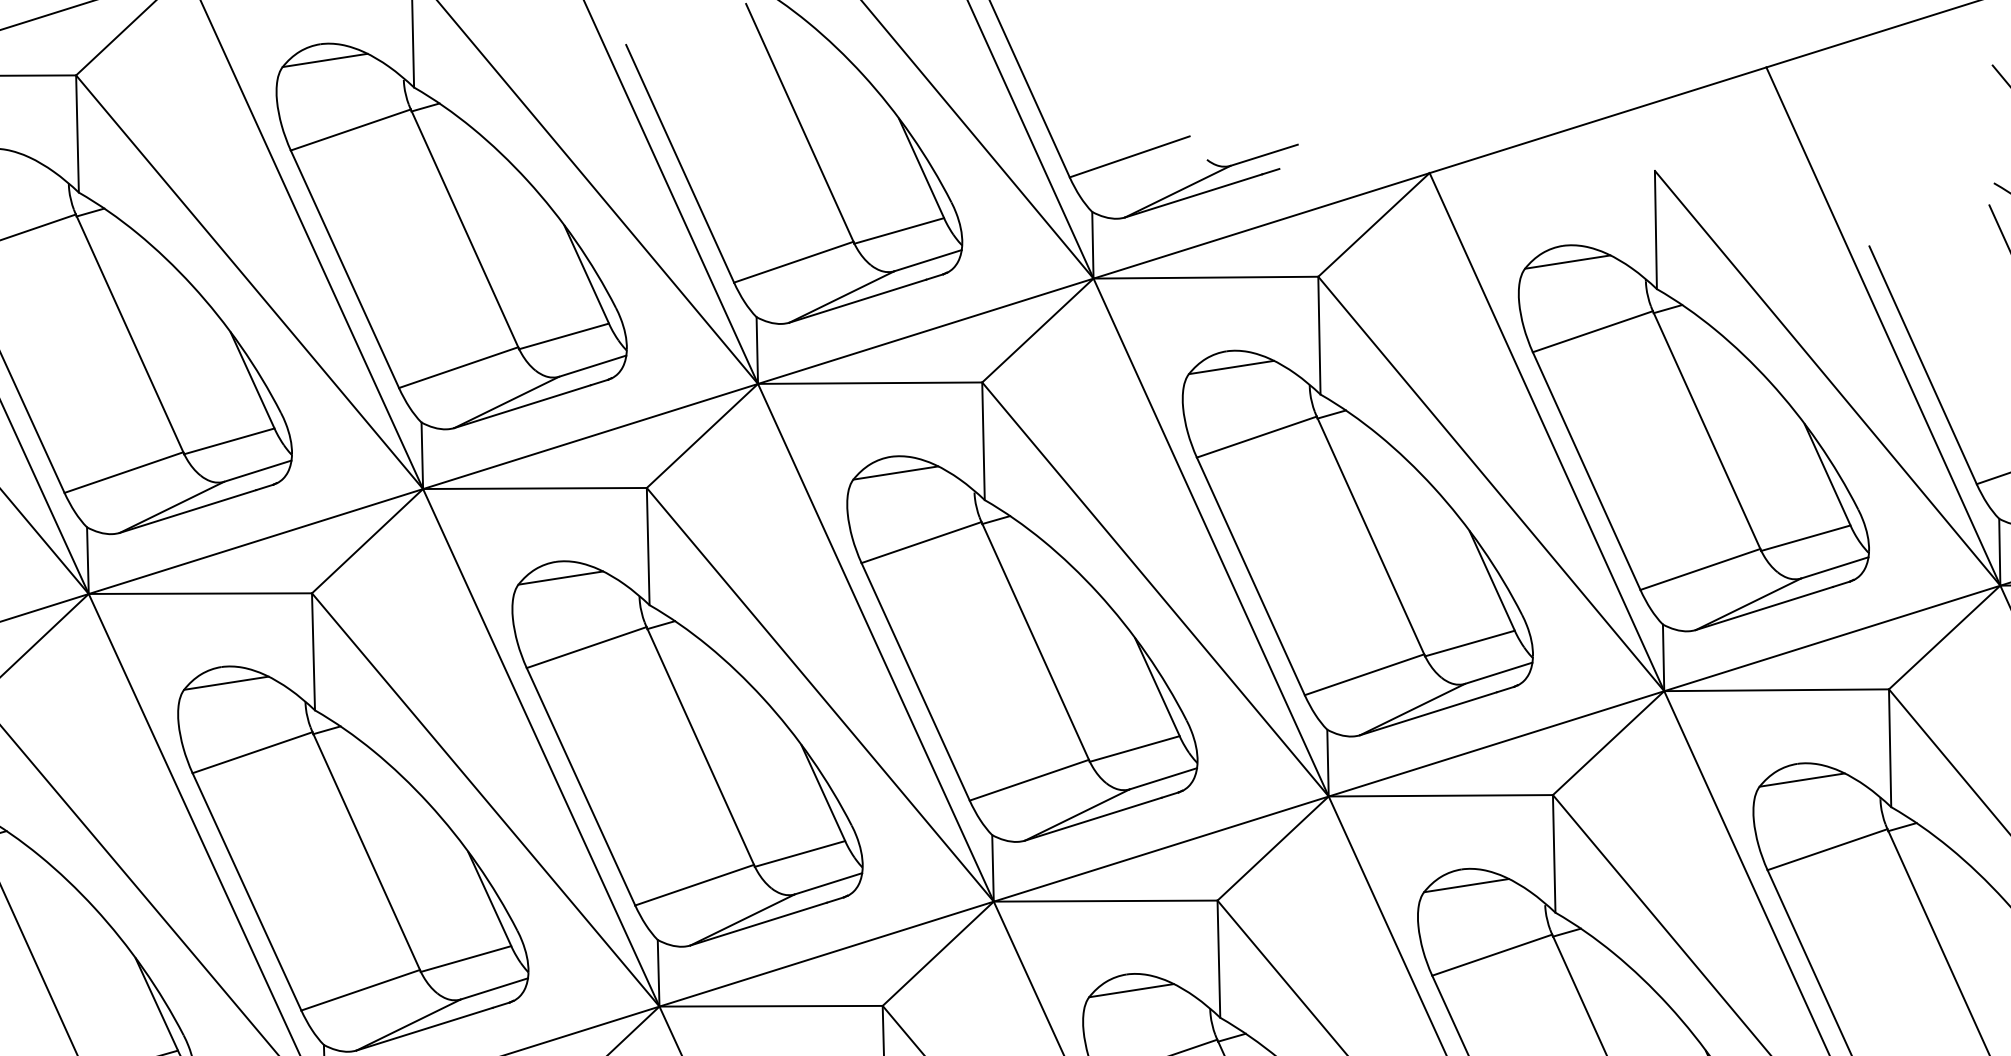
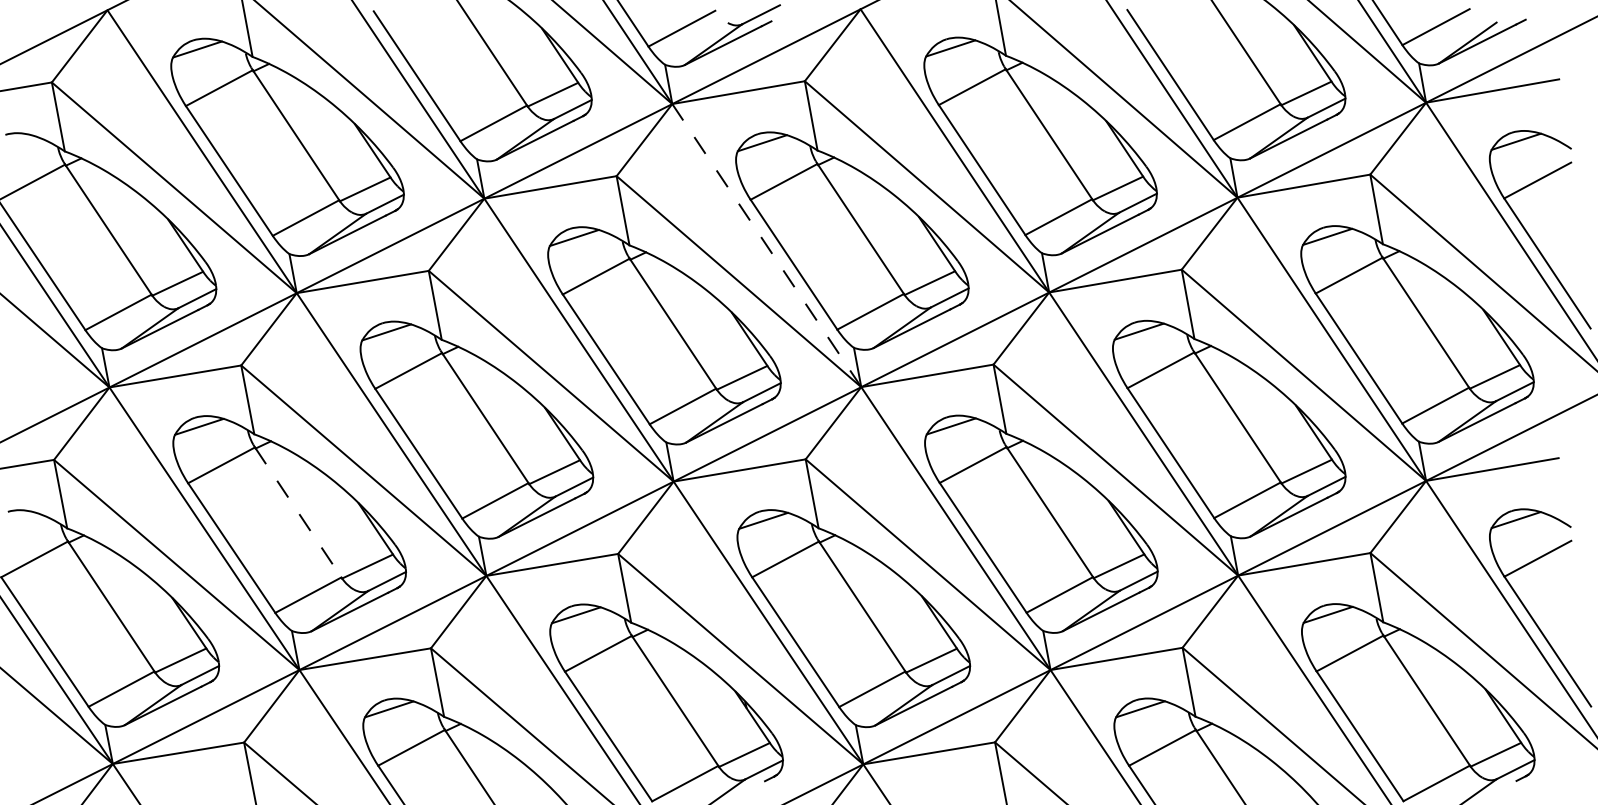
line: (1210, 537) -> (766, 245), solid -> dashed
line: (366, 851) -> (298, 512), solid -> dashed

